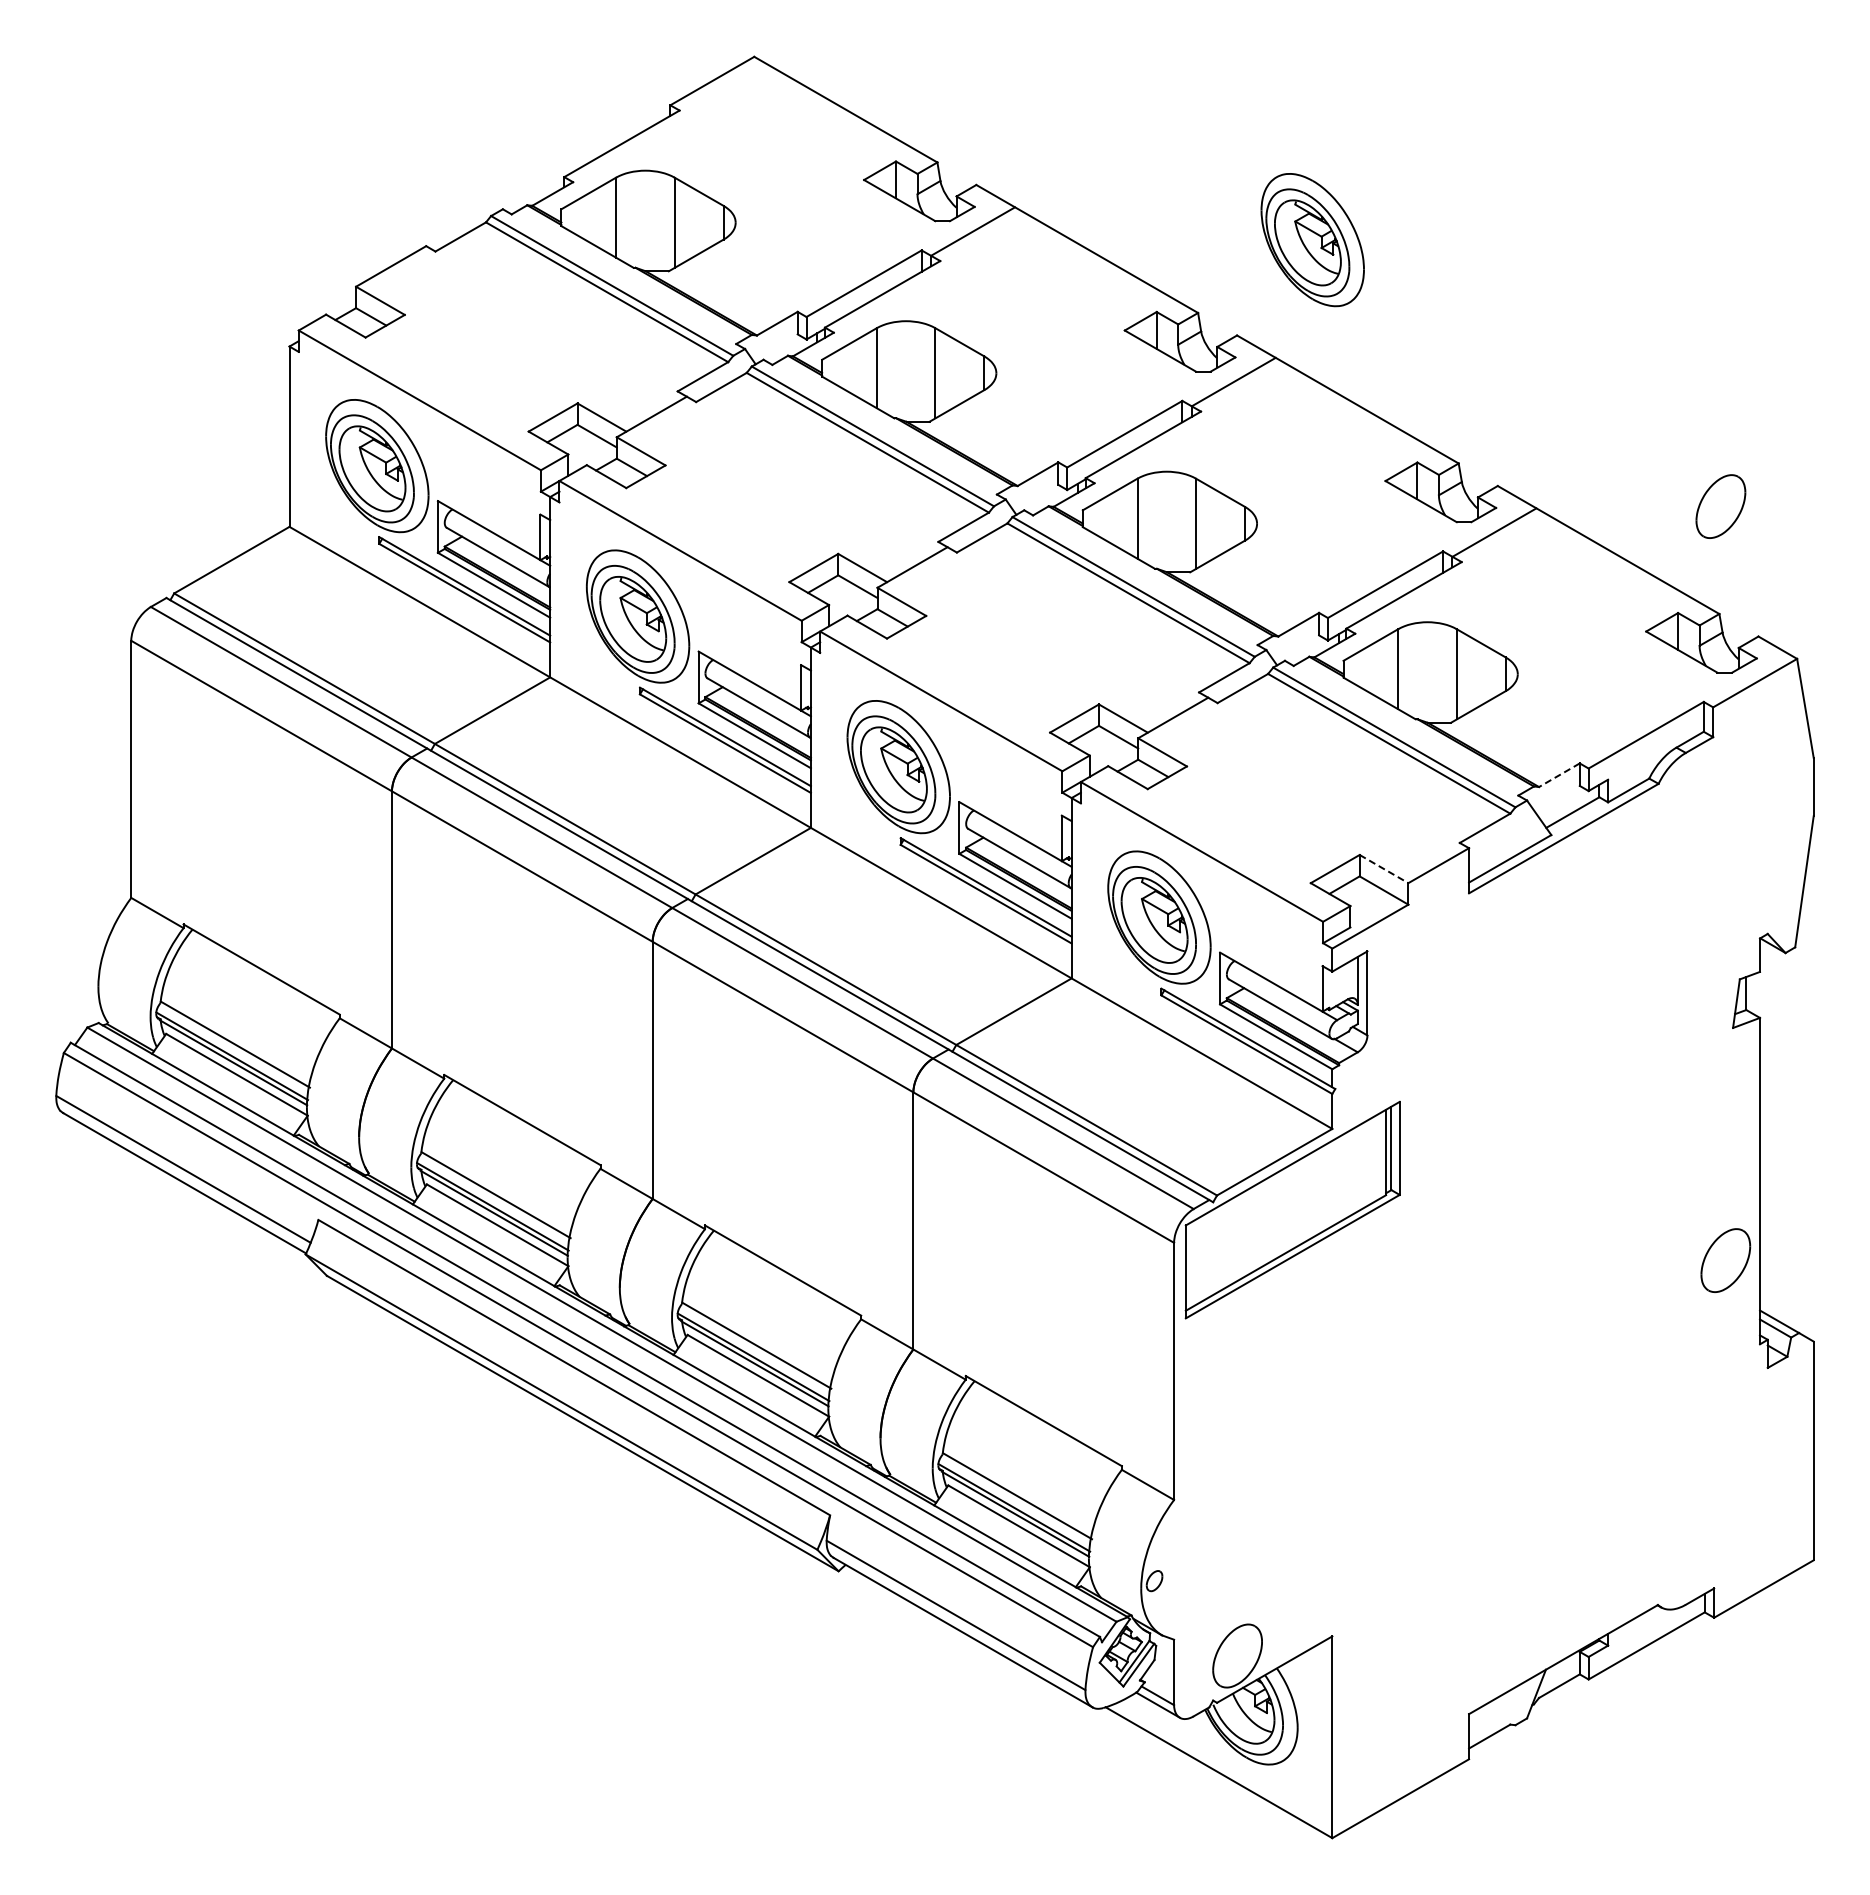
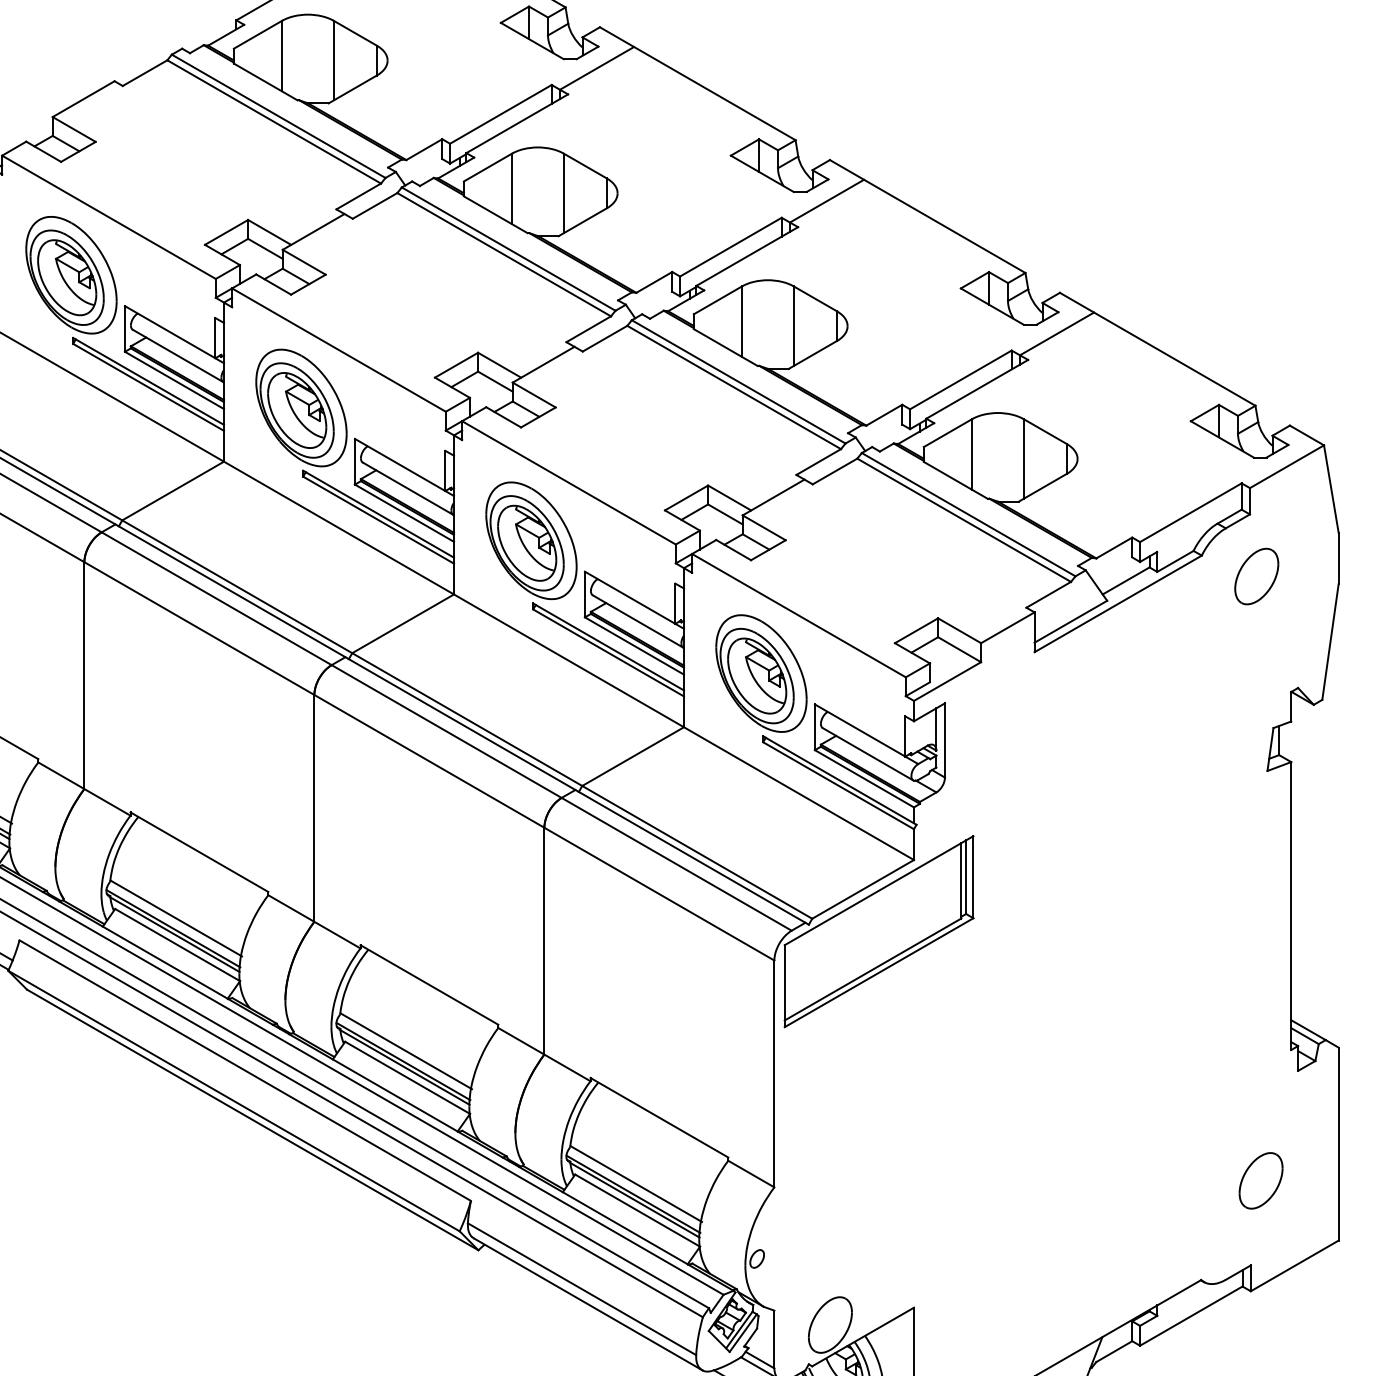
part: (1312, 240) -> (896, 76), removed
part: (1720, 506) -> (1256, 576), moved
line: (1559, 775) -> (1114, 548), dashed -> solid
line: (1384, 869) -> (959, 631), dashed -> solid
part: (1725, 1260) -> (1260, 1180), moved

